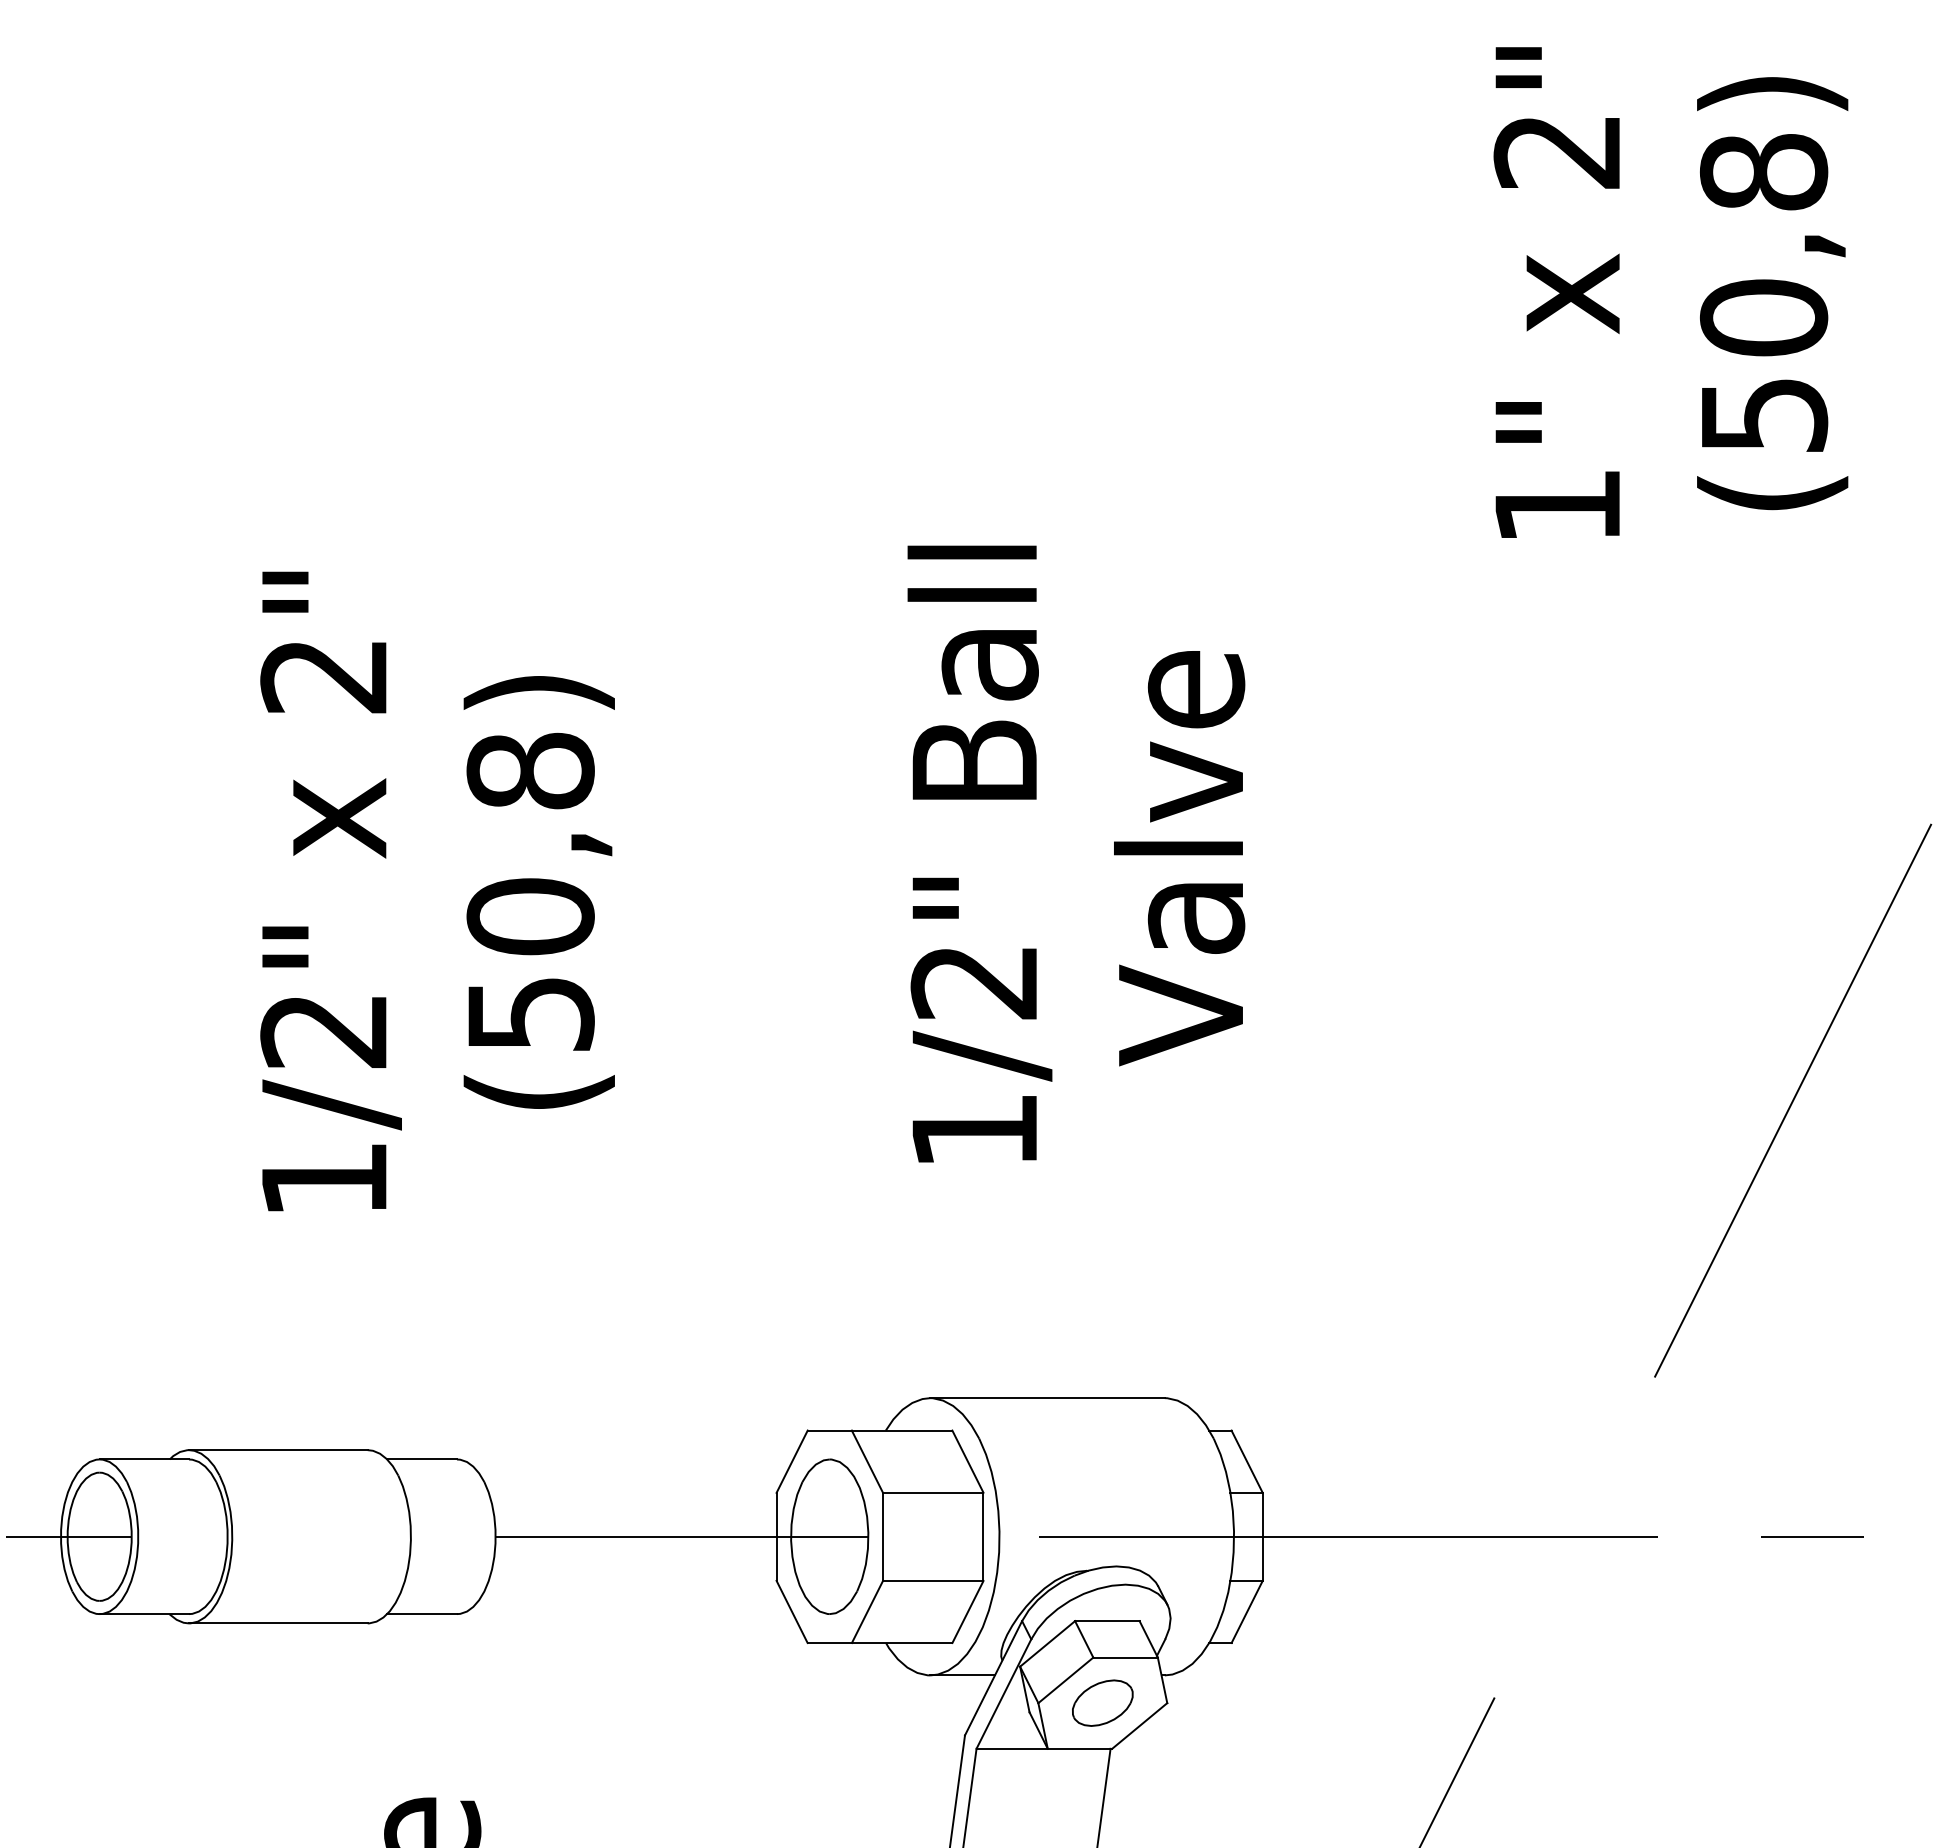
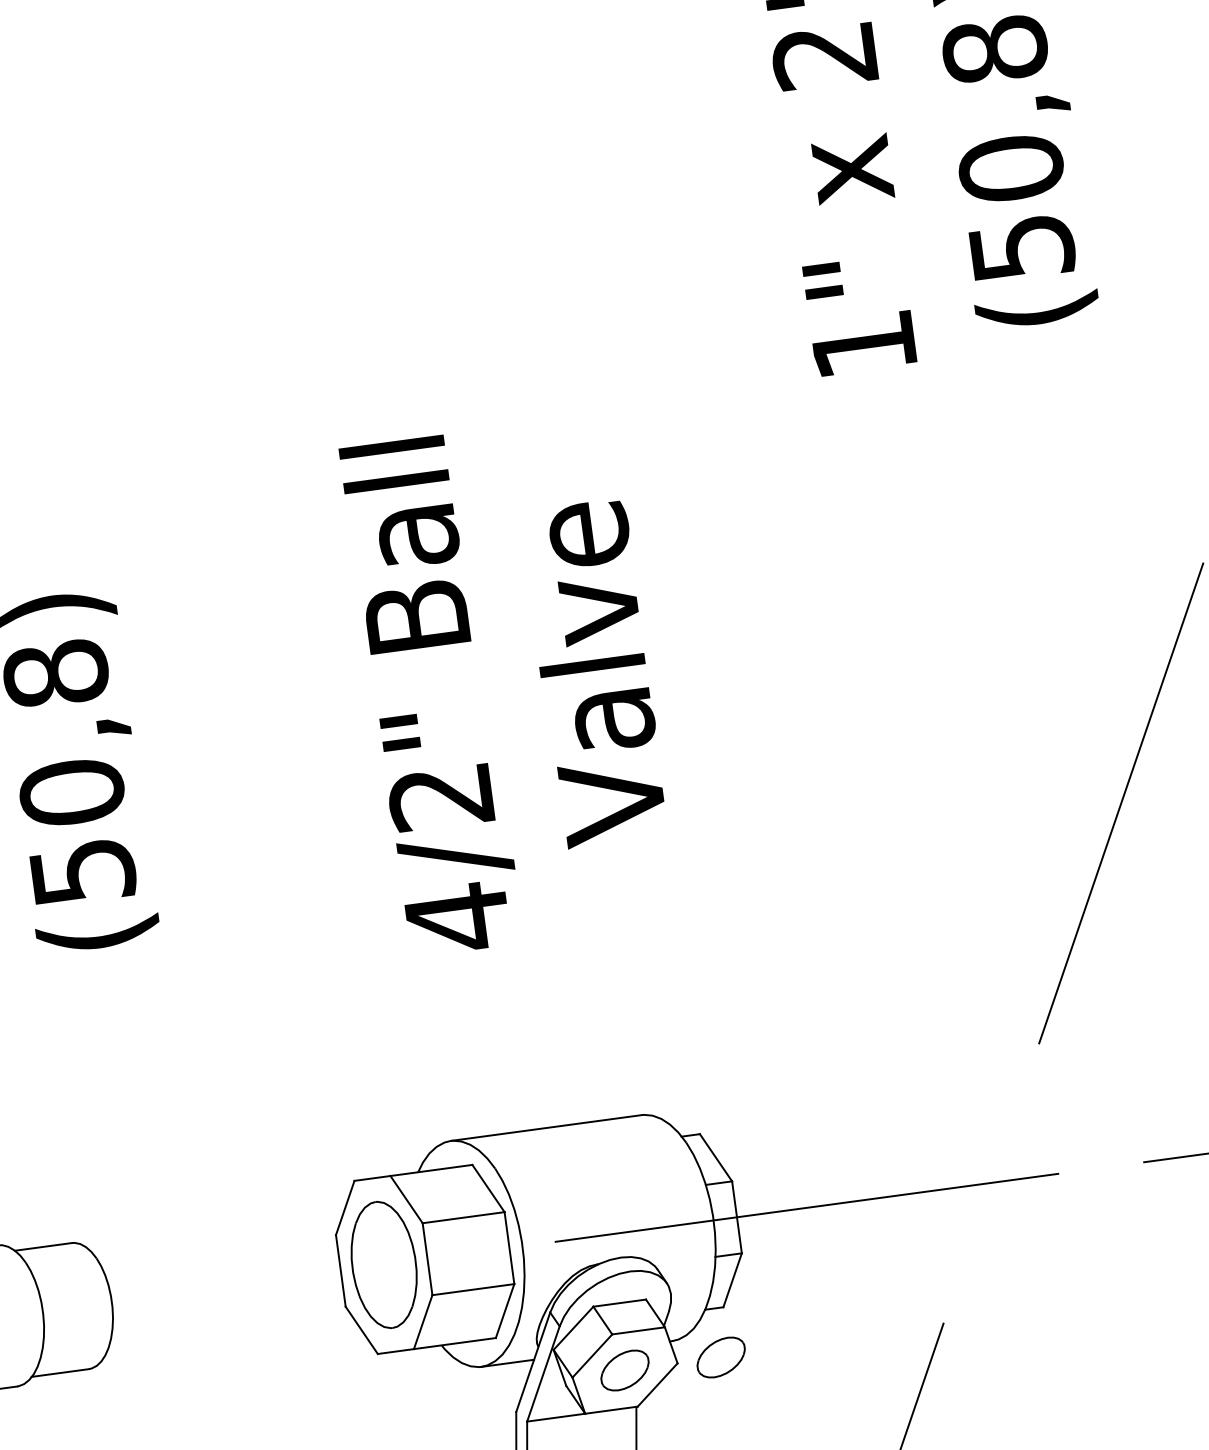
text: (974, 1130) -> (457, 917), 1/2" -> 4/2"
line: (681, 1536) -> (263, 1281), removed
part: (1220, 1702) -> (720, 1356), added

